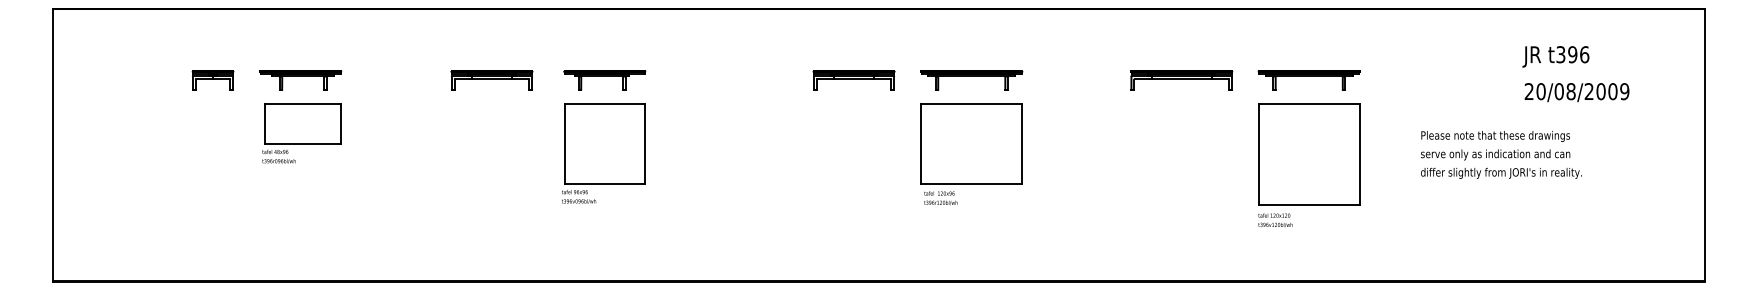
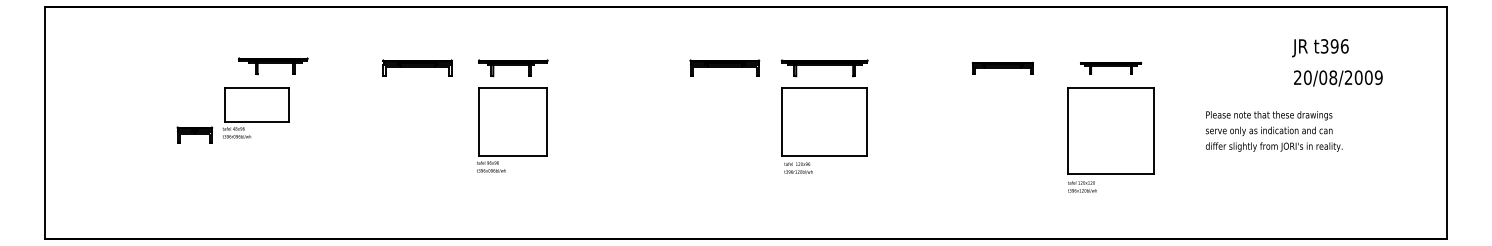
part: (212, 79) -> (194, 134), moved
part: (300, 80) -> (273, 66), moved
part: (1181, 80) -> (1002, 68), size x0.7
part: (1308, 80) -> (1110, 68), size x0.7

